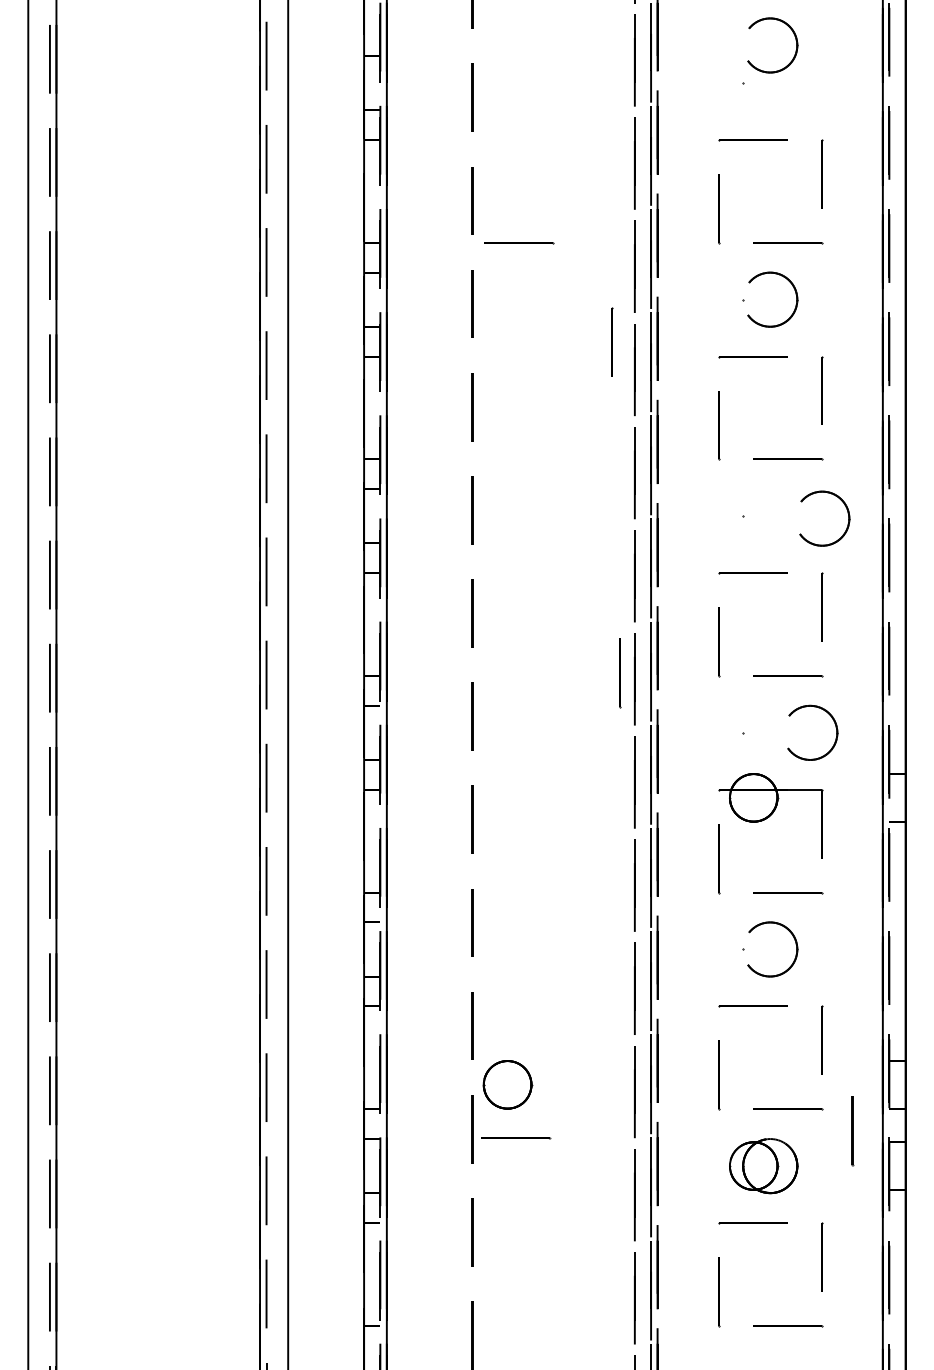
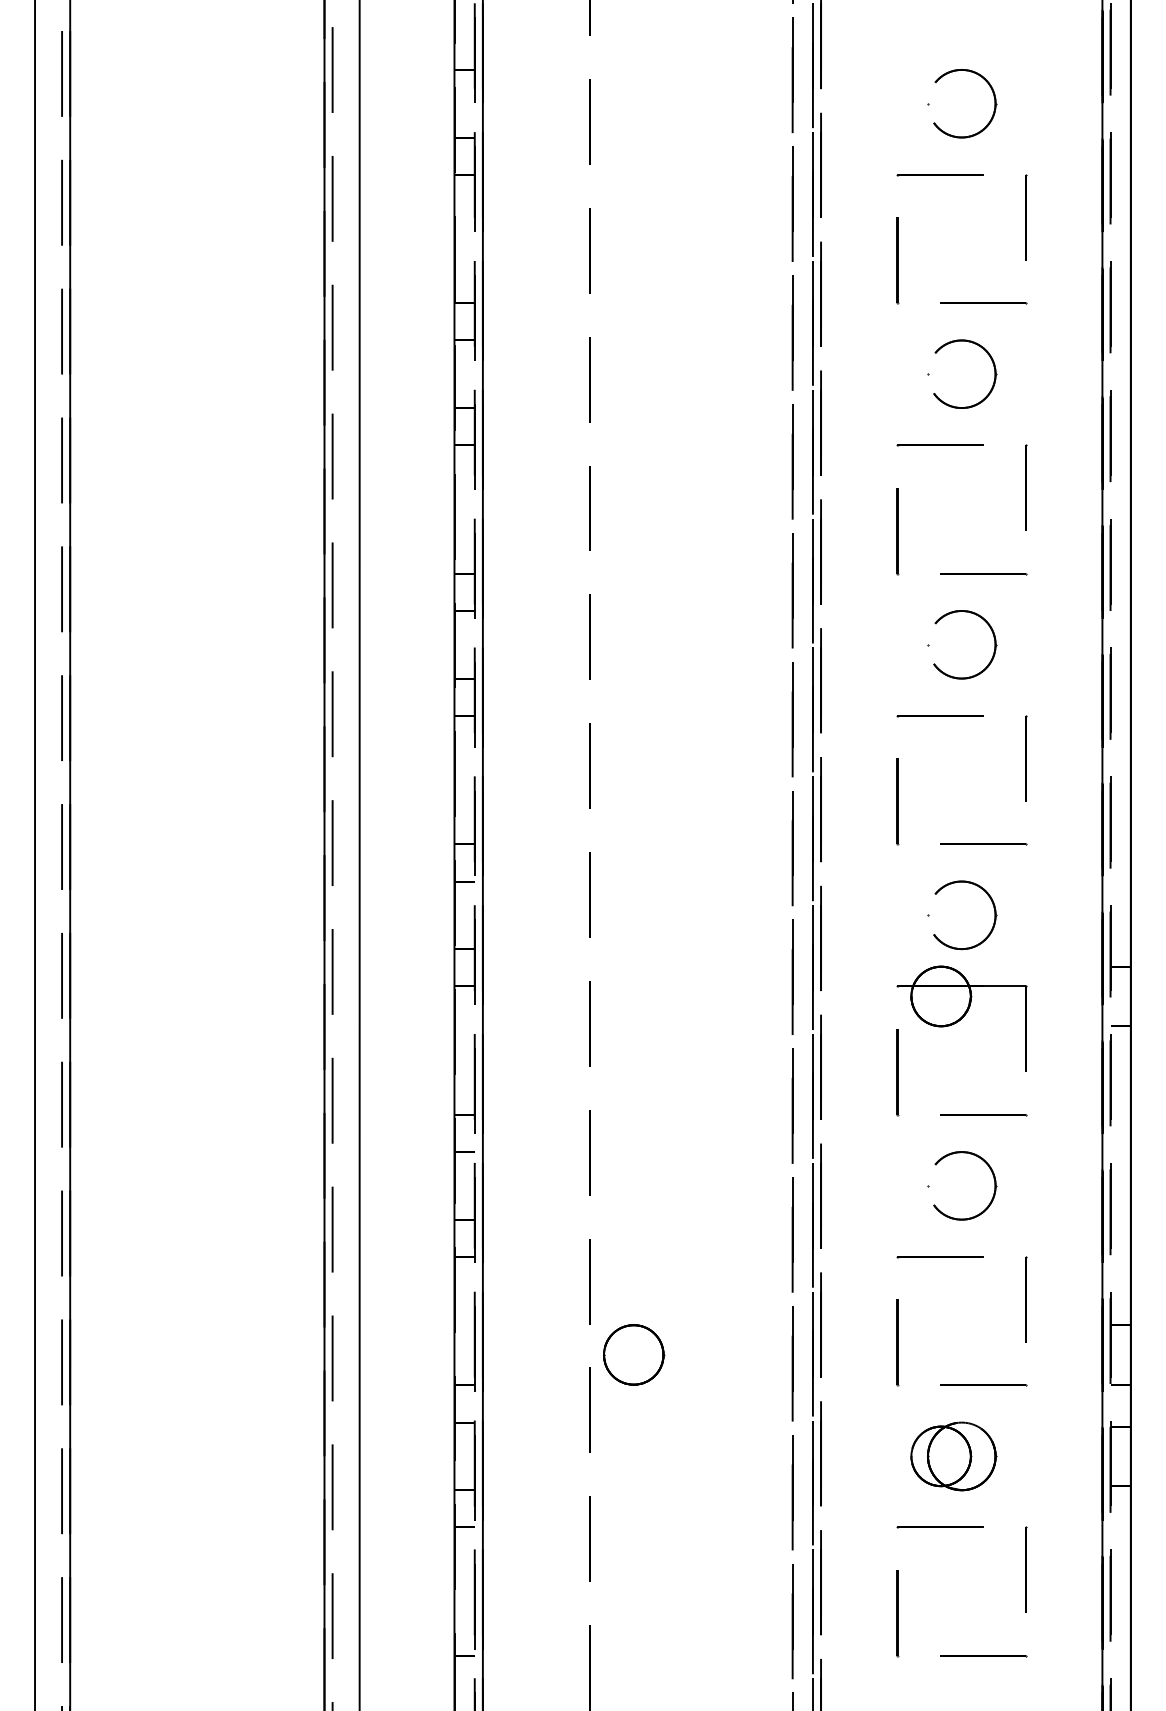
part: (795, 39) -> (993, 96), moved
line: (518, 243) -> (647, 303), removed
line: (612, 341) -> (764, 426), removed
part: (847, 512) -> (993, 637), moved
line: (619, 672) -> (773, 840), removed
part: (835, 727) -> (993, 908), moved
line: (852, 1130) -> (1064, 1412), removed
line: (515, 1138) -> (643, 1421), removed

